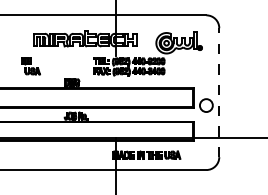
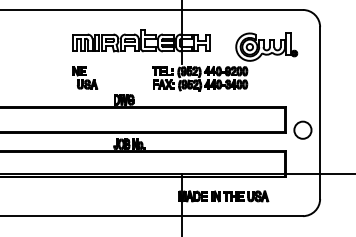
part: (30, 66) -> (84, 78), moved
line: (219, 92) -> (320, 112), dashed -> solid

